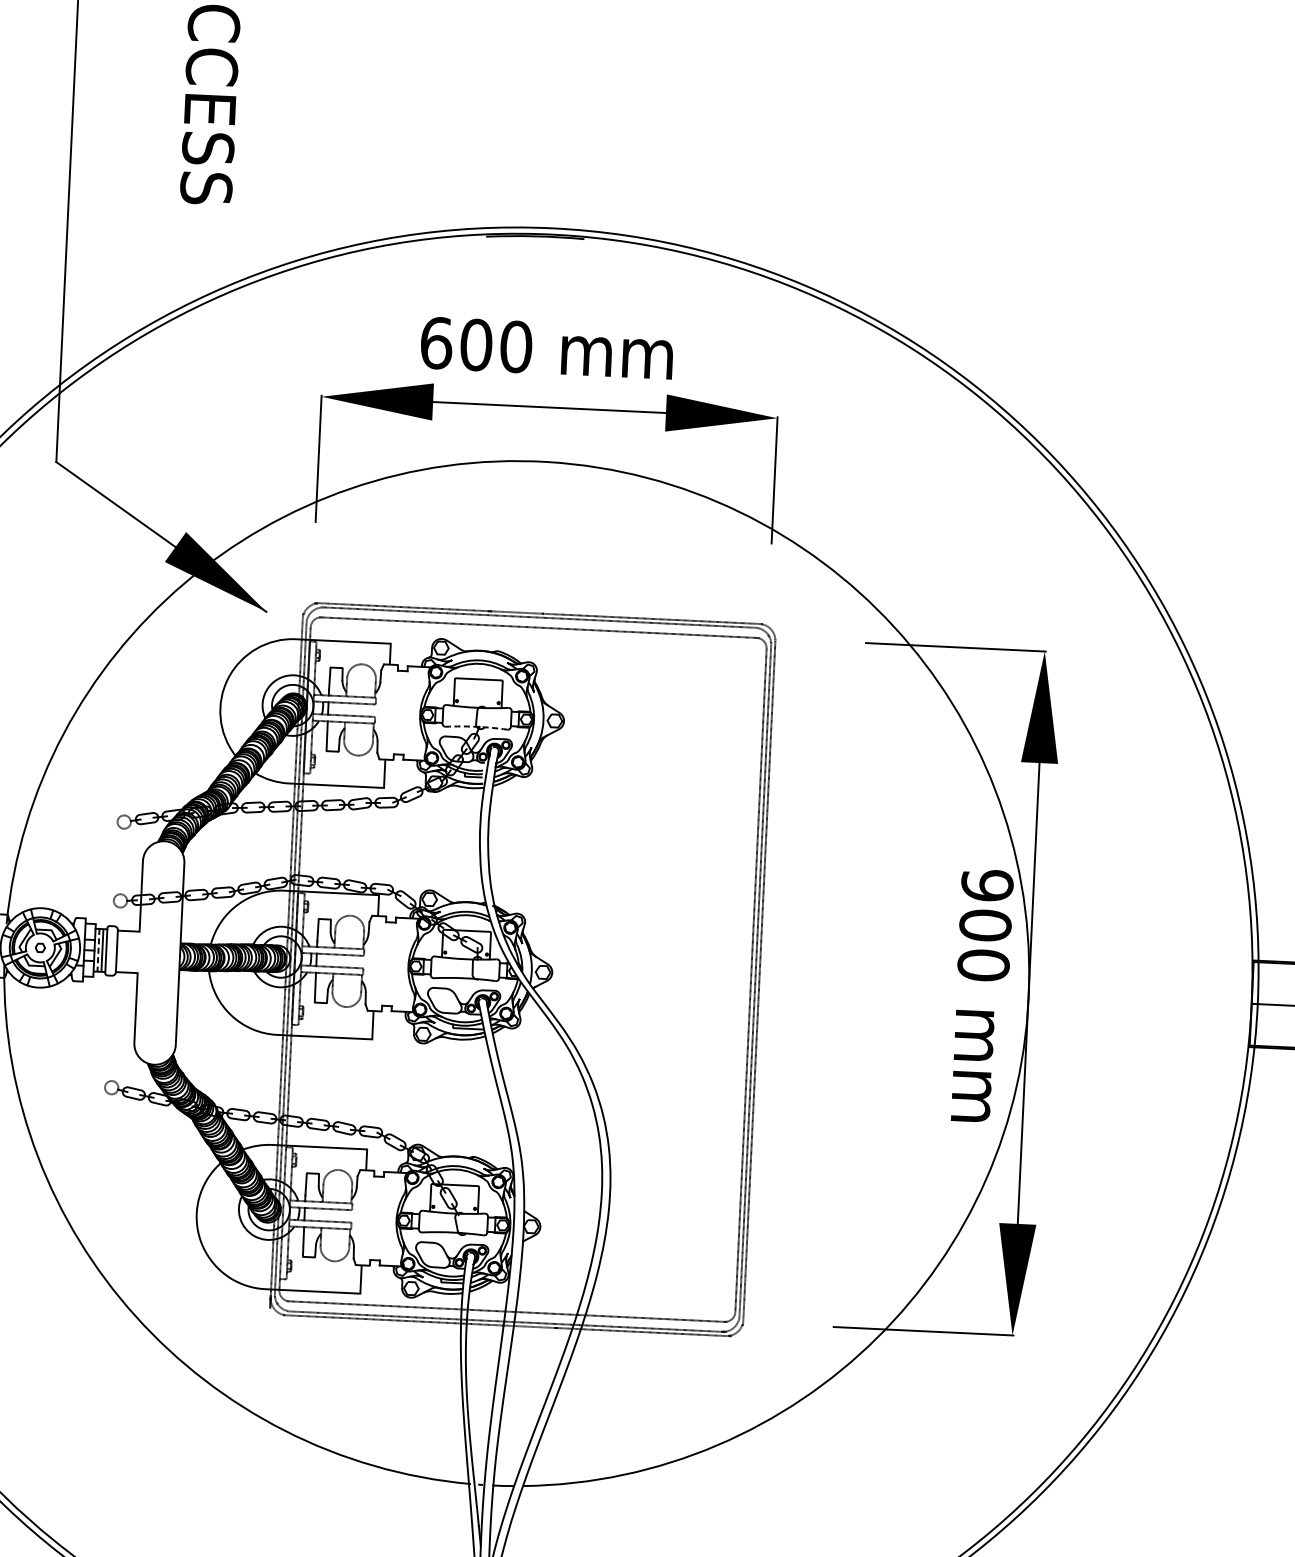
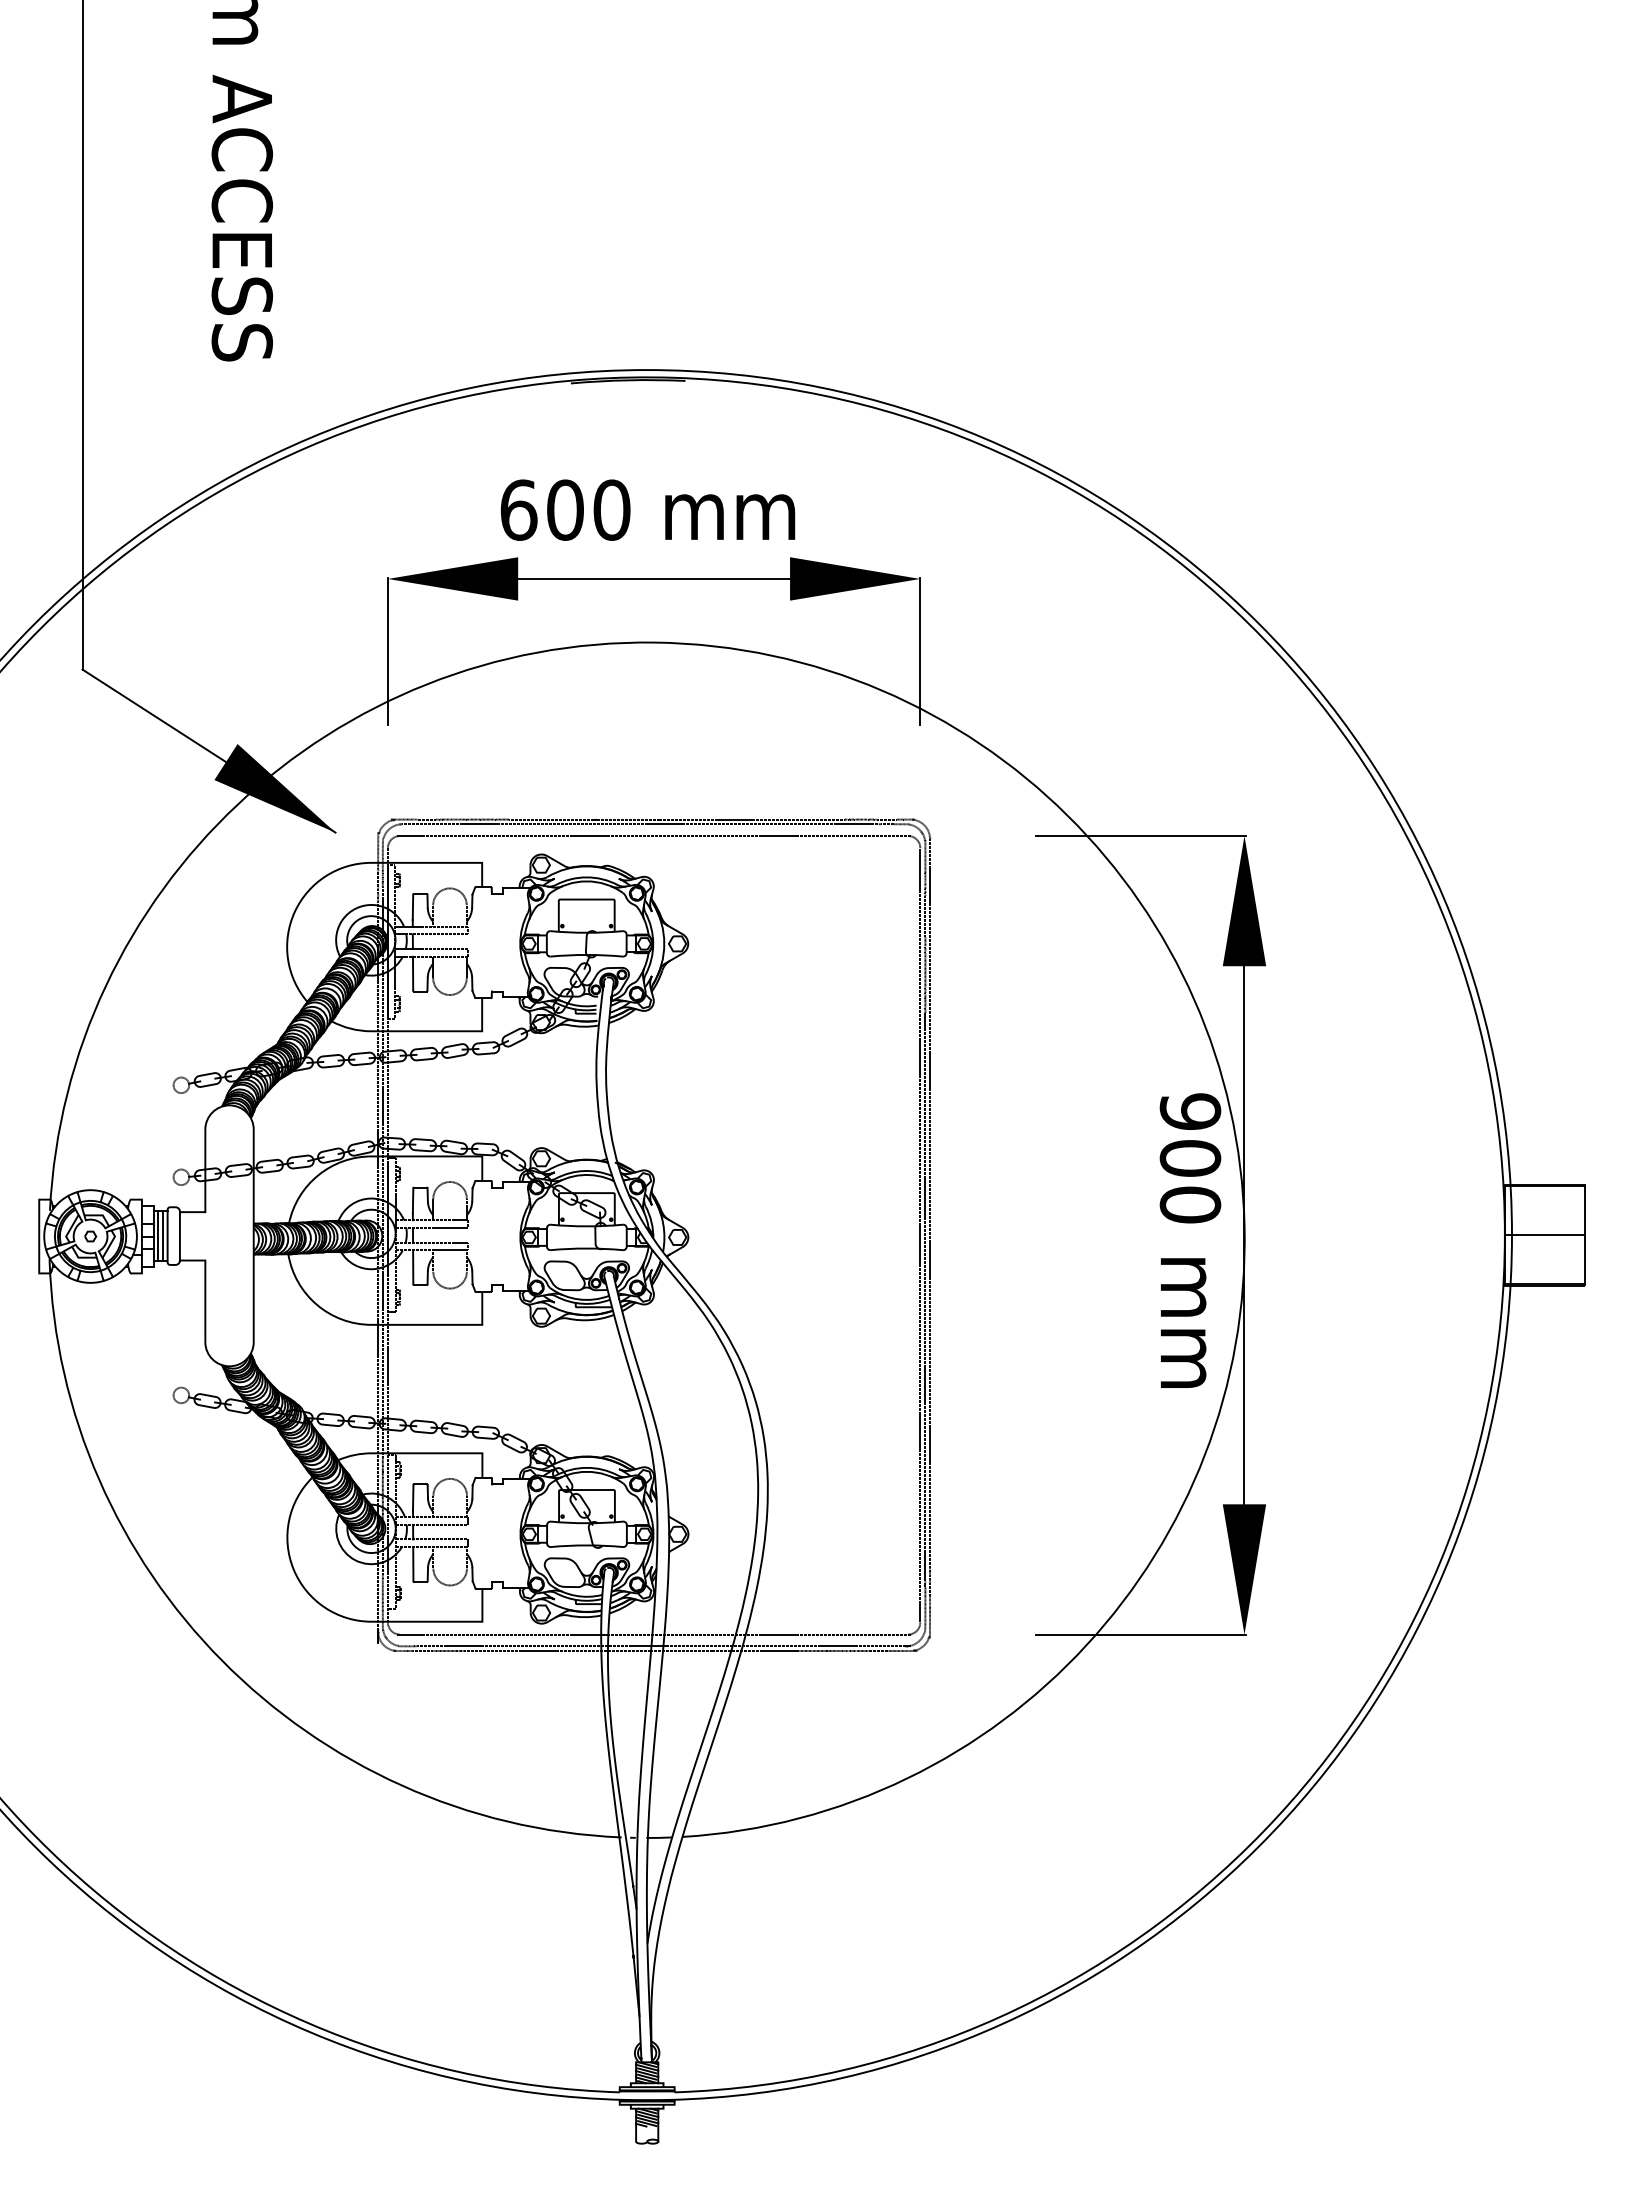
arc: (476, 726) -> (586, 954), dashed -> solid
line: (98, 950) -> (158, 1236), dashed -> solid

